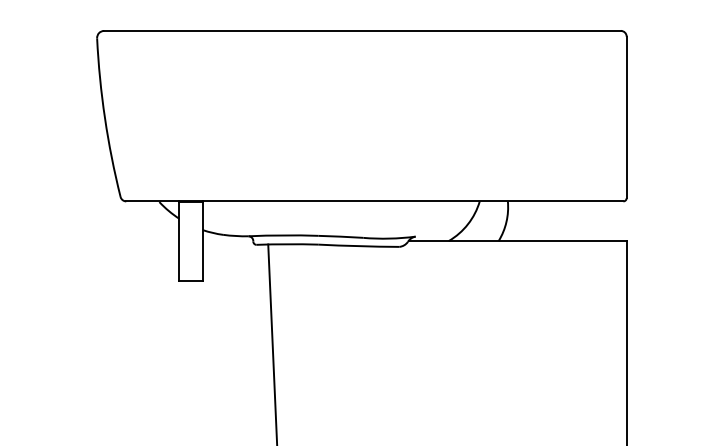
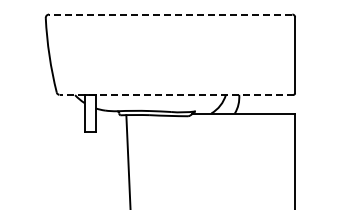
line: (362, 30) -> (170, 14), solid -> dashed
line: (374, 200) -> (176, 94), solid -> dashed

